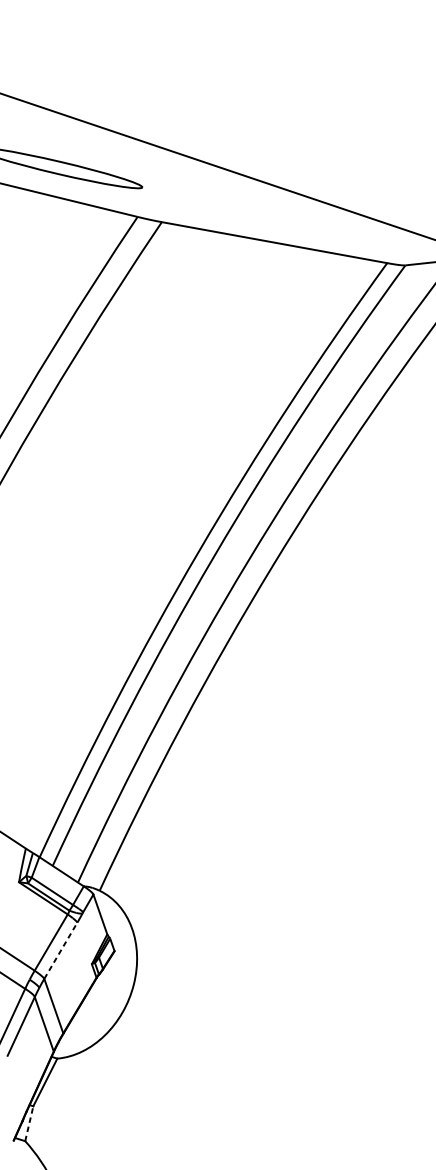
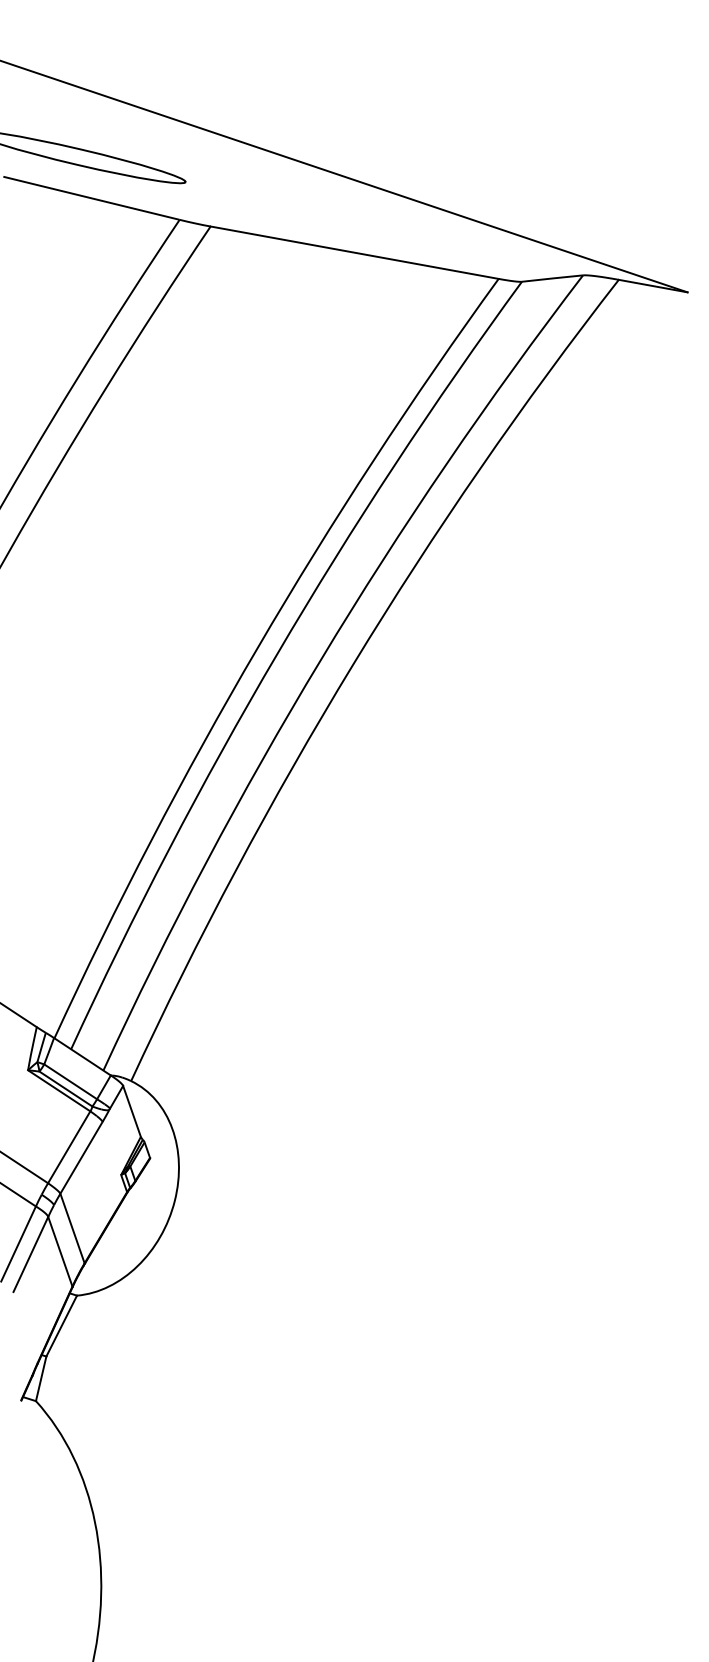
line: (60, 950) -> (81, 1157), dashed -> solid
line: (29, 1123) -> (41, 1378), dashed -> solid

